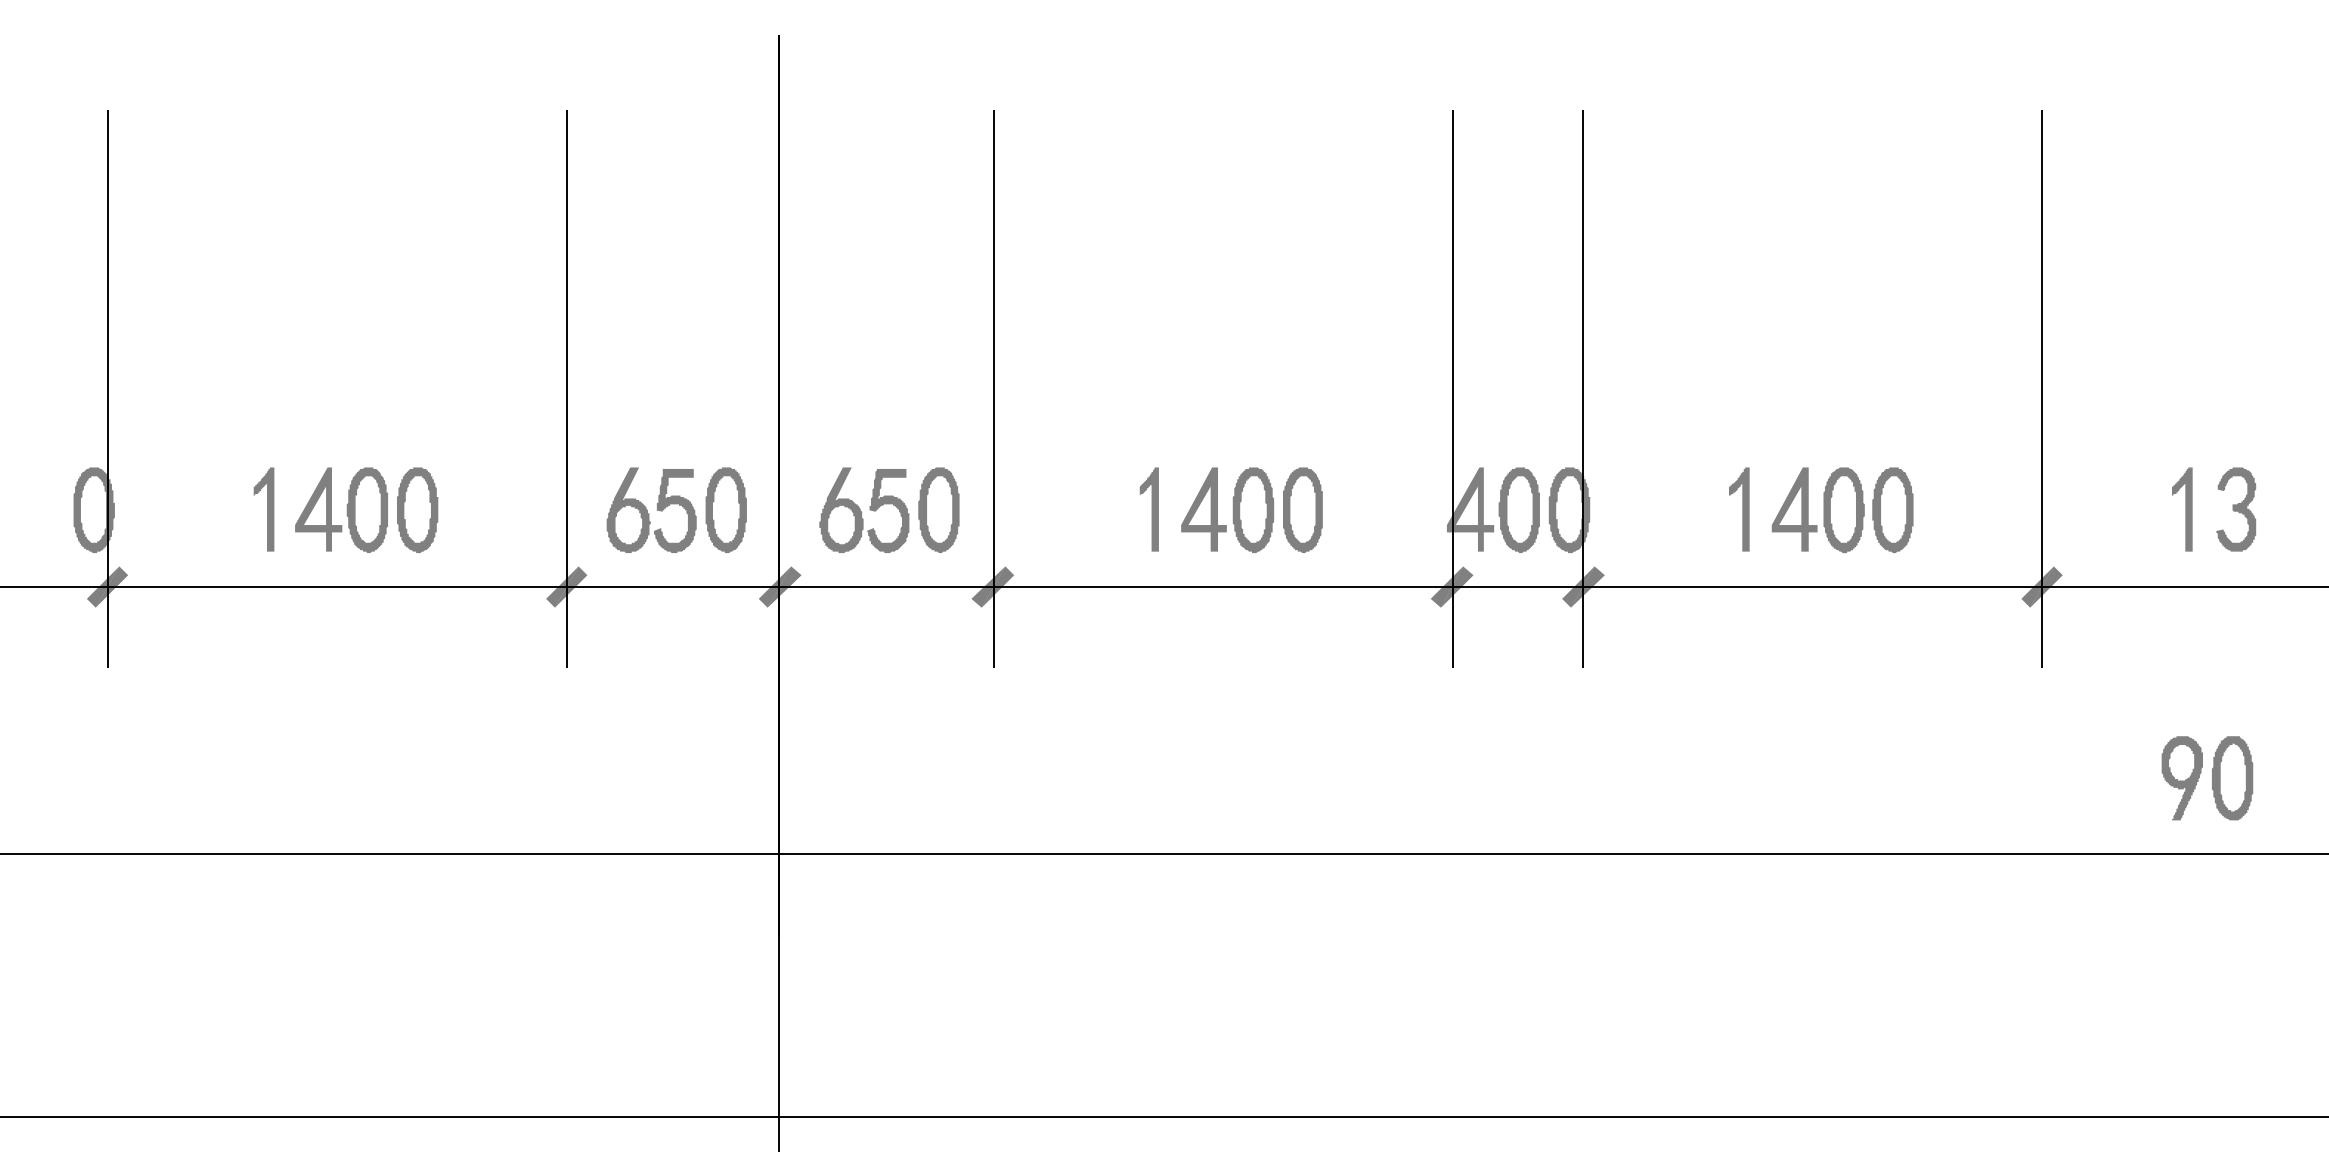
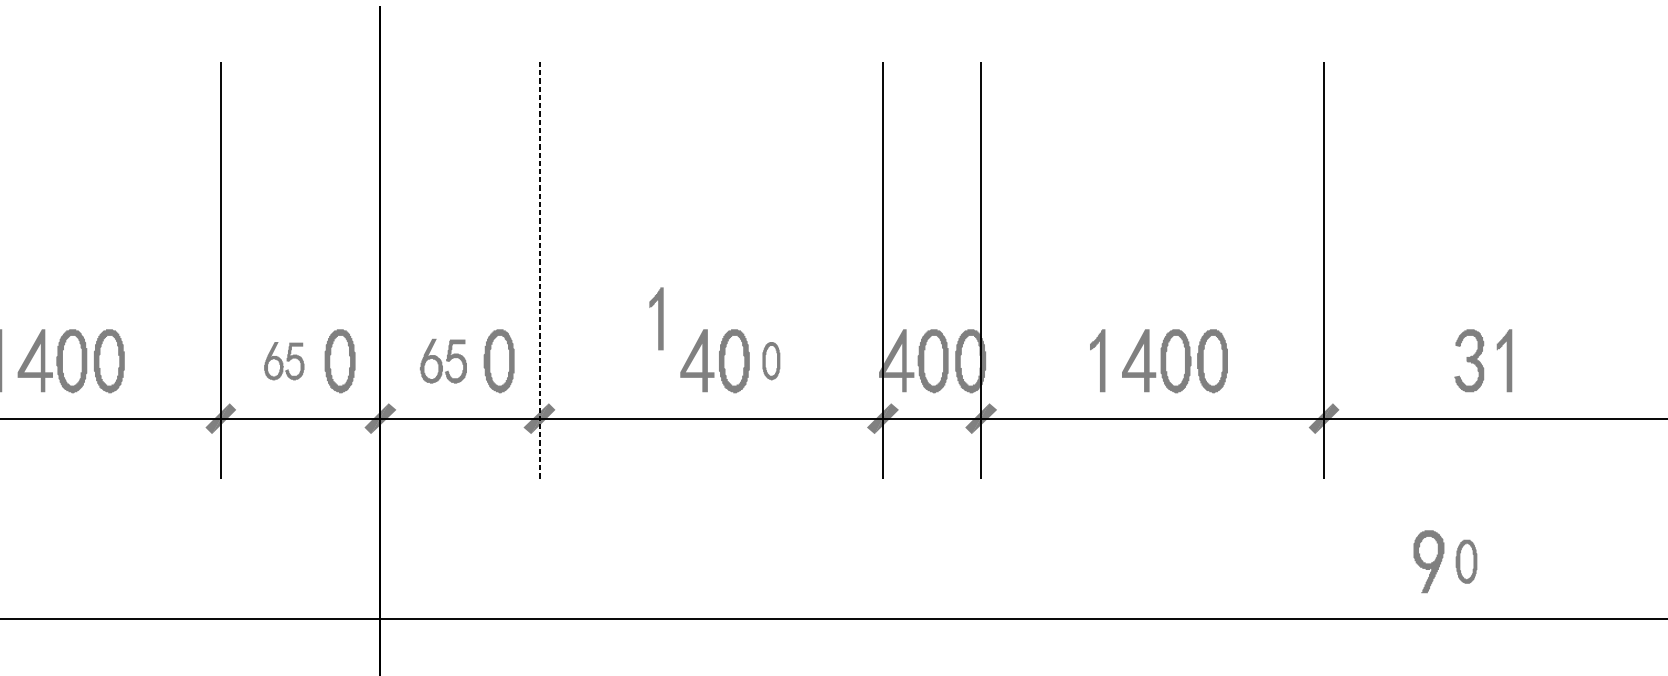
line: (993, 389) -> (539, 270), solid -> dashed
part: (651, 509) -> (284, 360), size x0.6
part: (864, 509) -> (443, 360), size x0.7
part: (1149, 509) -> (656, 318), moved
part: (1302, 509) -> (771, 360), size x0.6
part: (2182, 509) -> (1504, 360), moved
part: (2232, 778) -> (1466, 561), size x0.7

